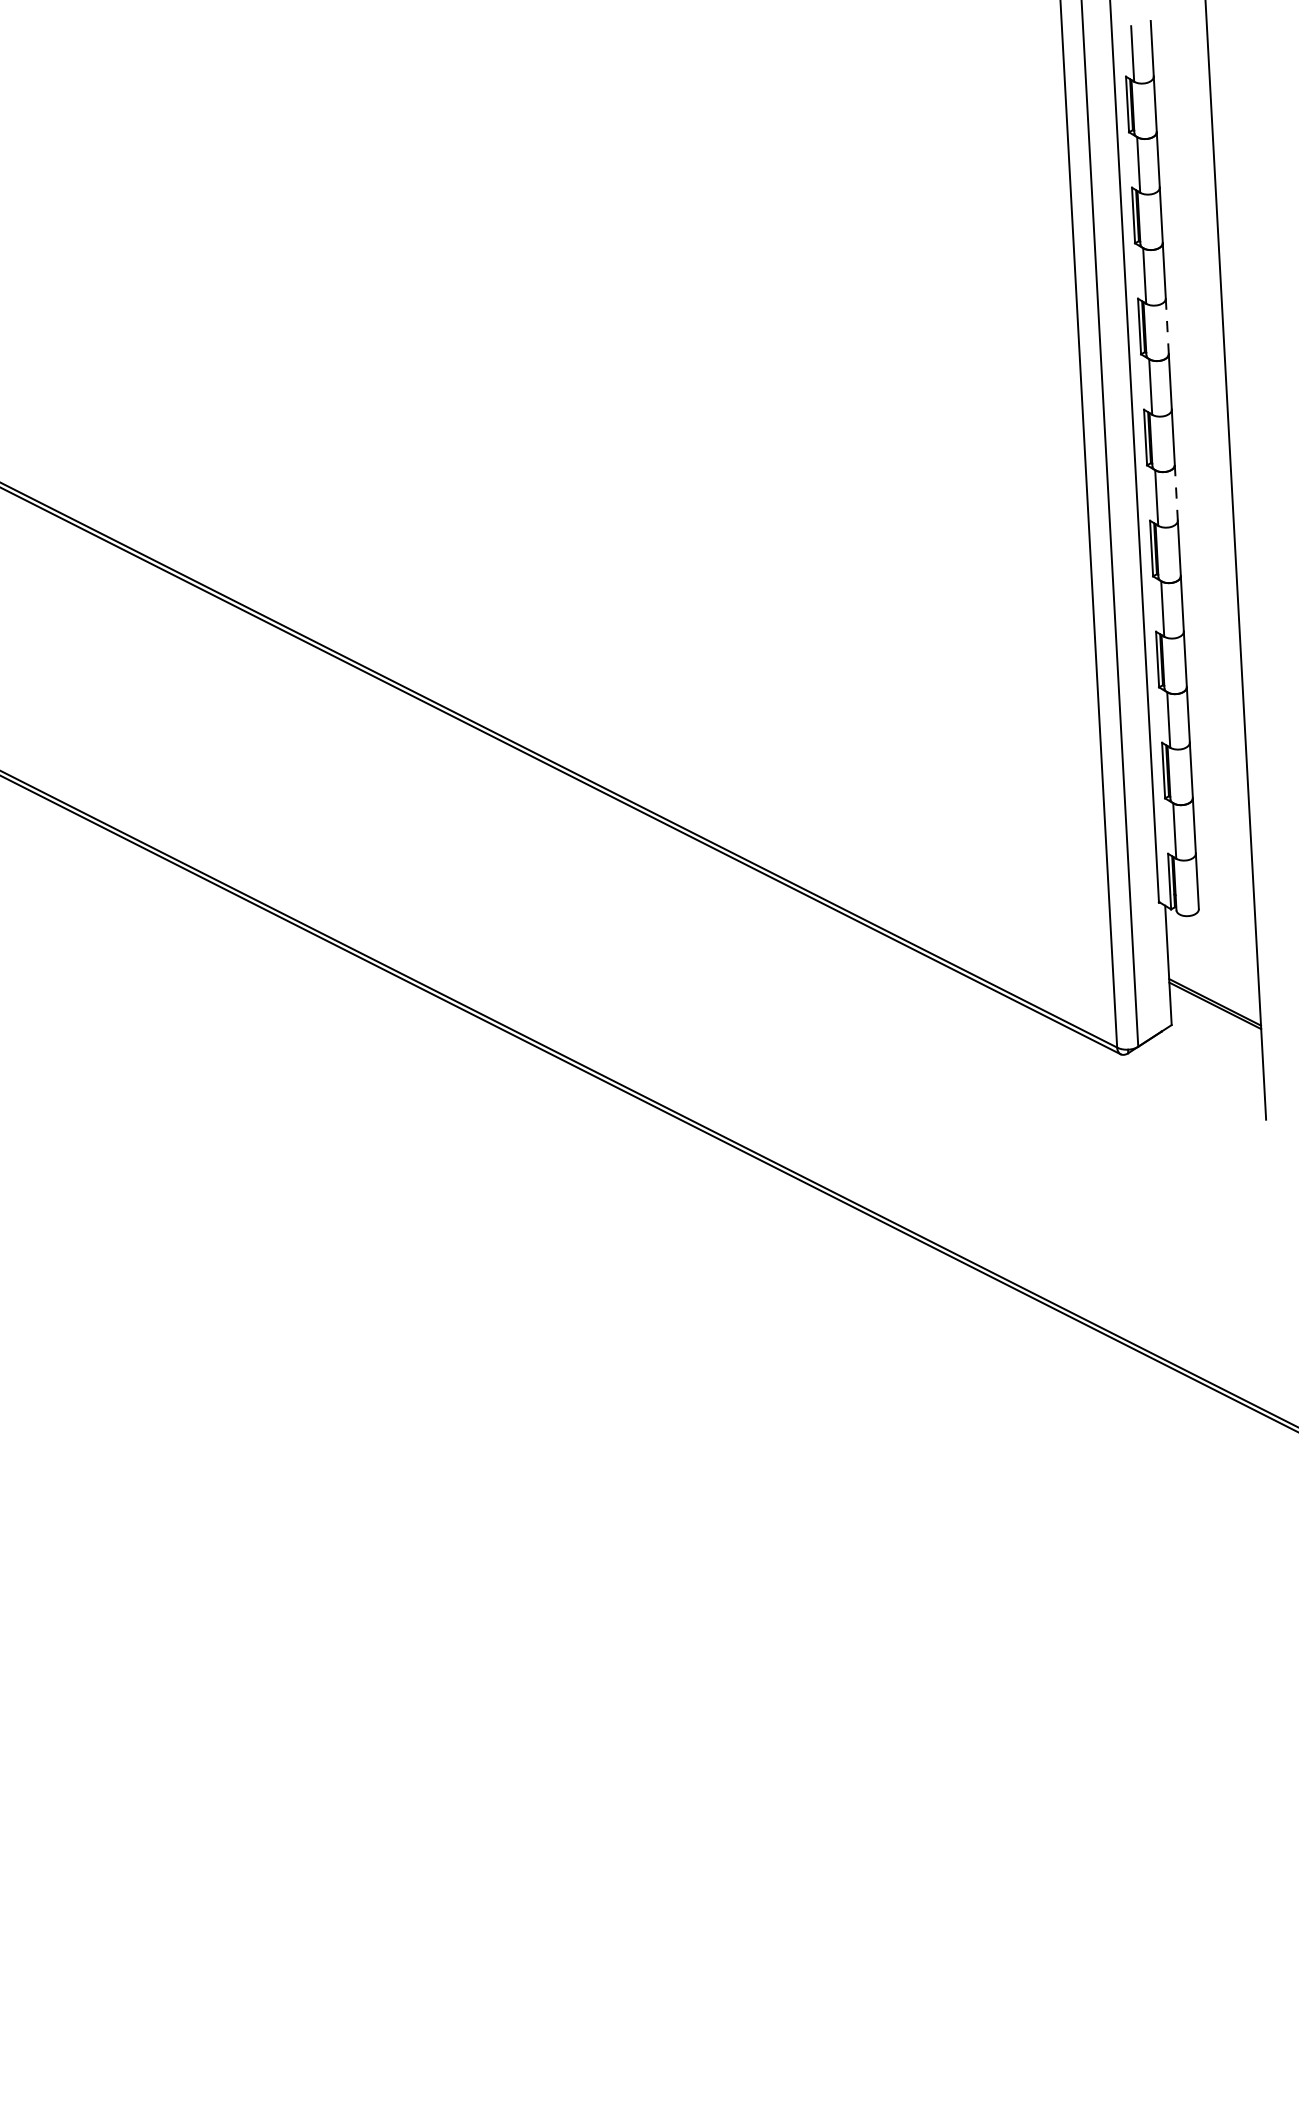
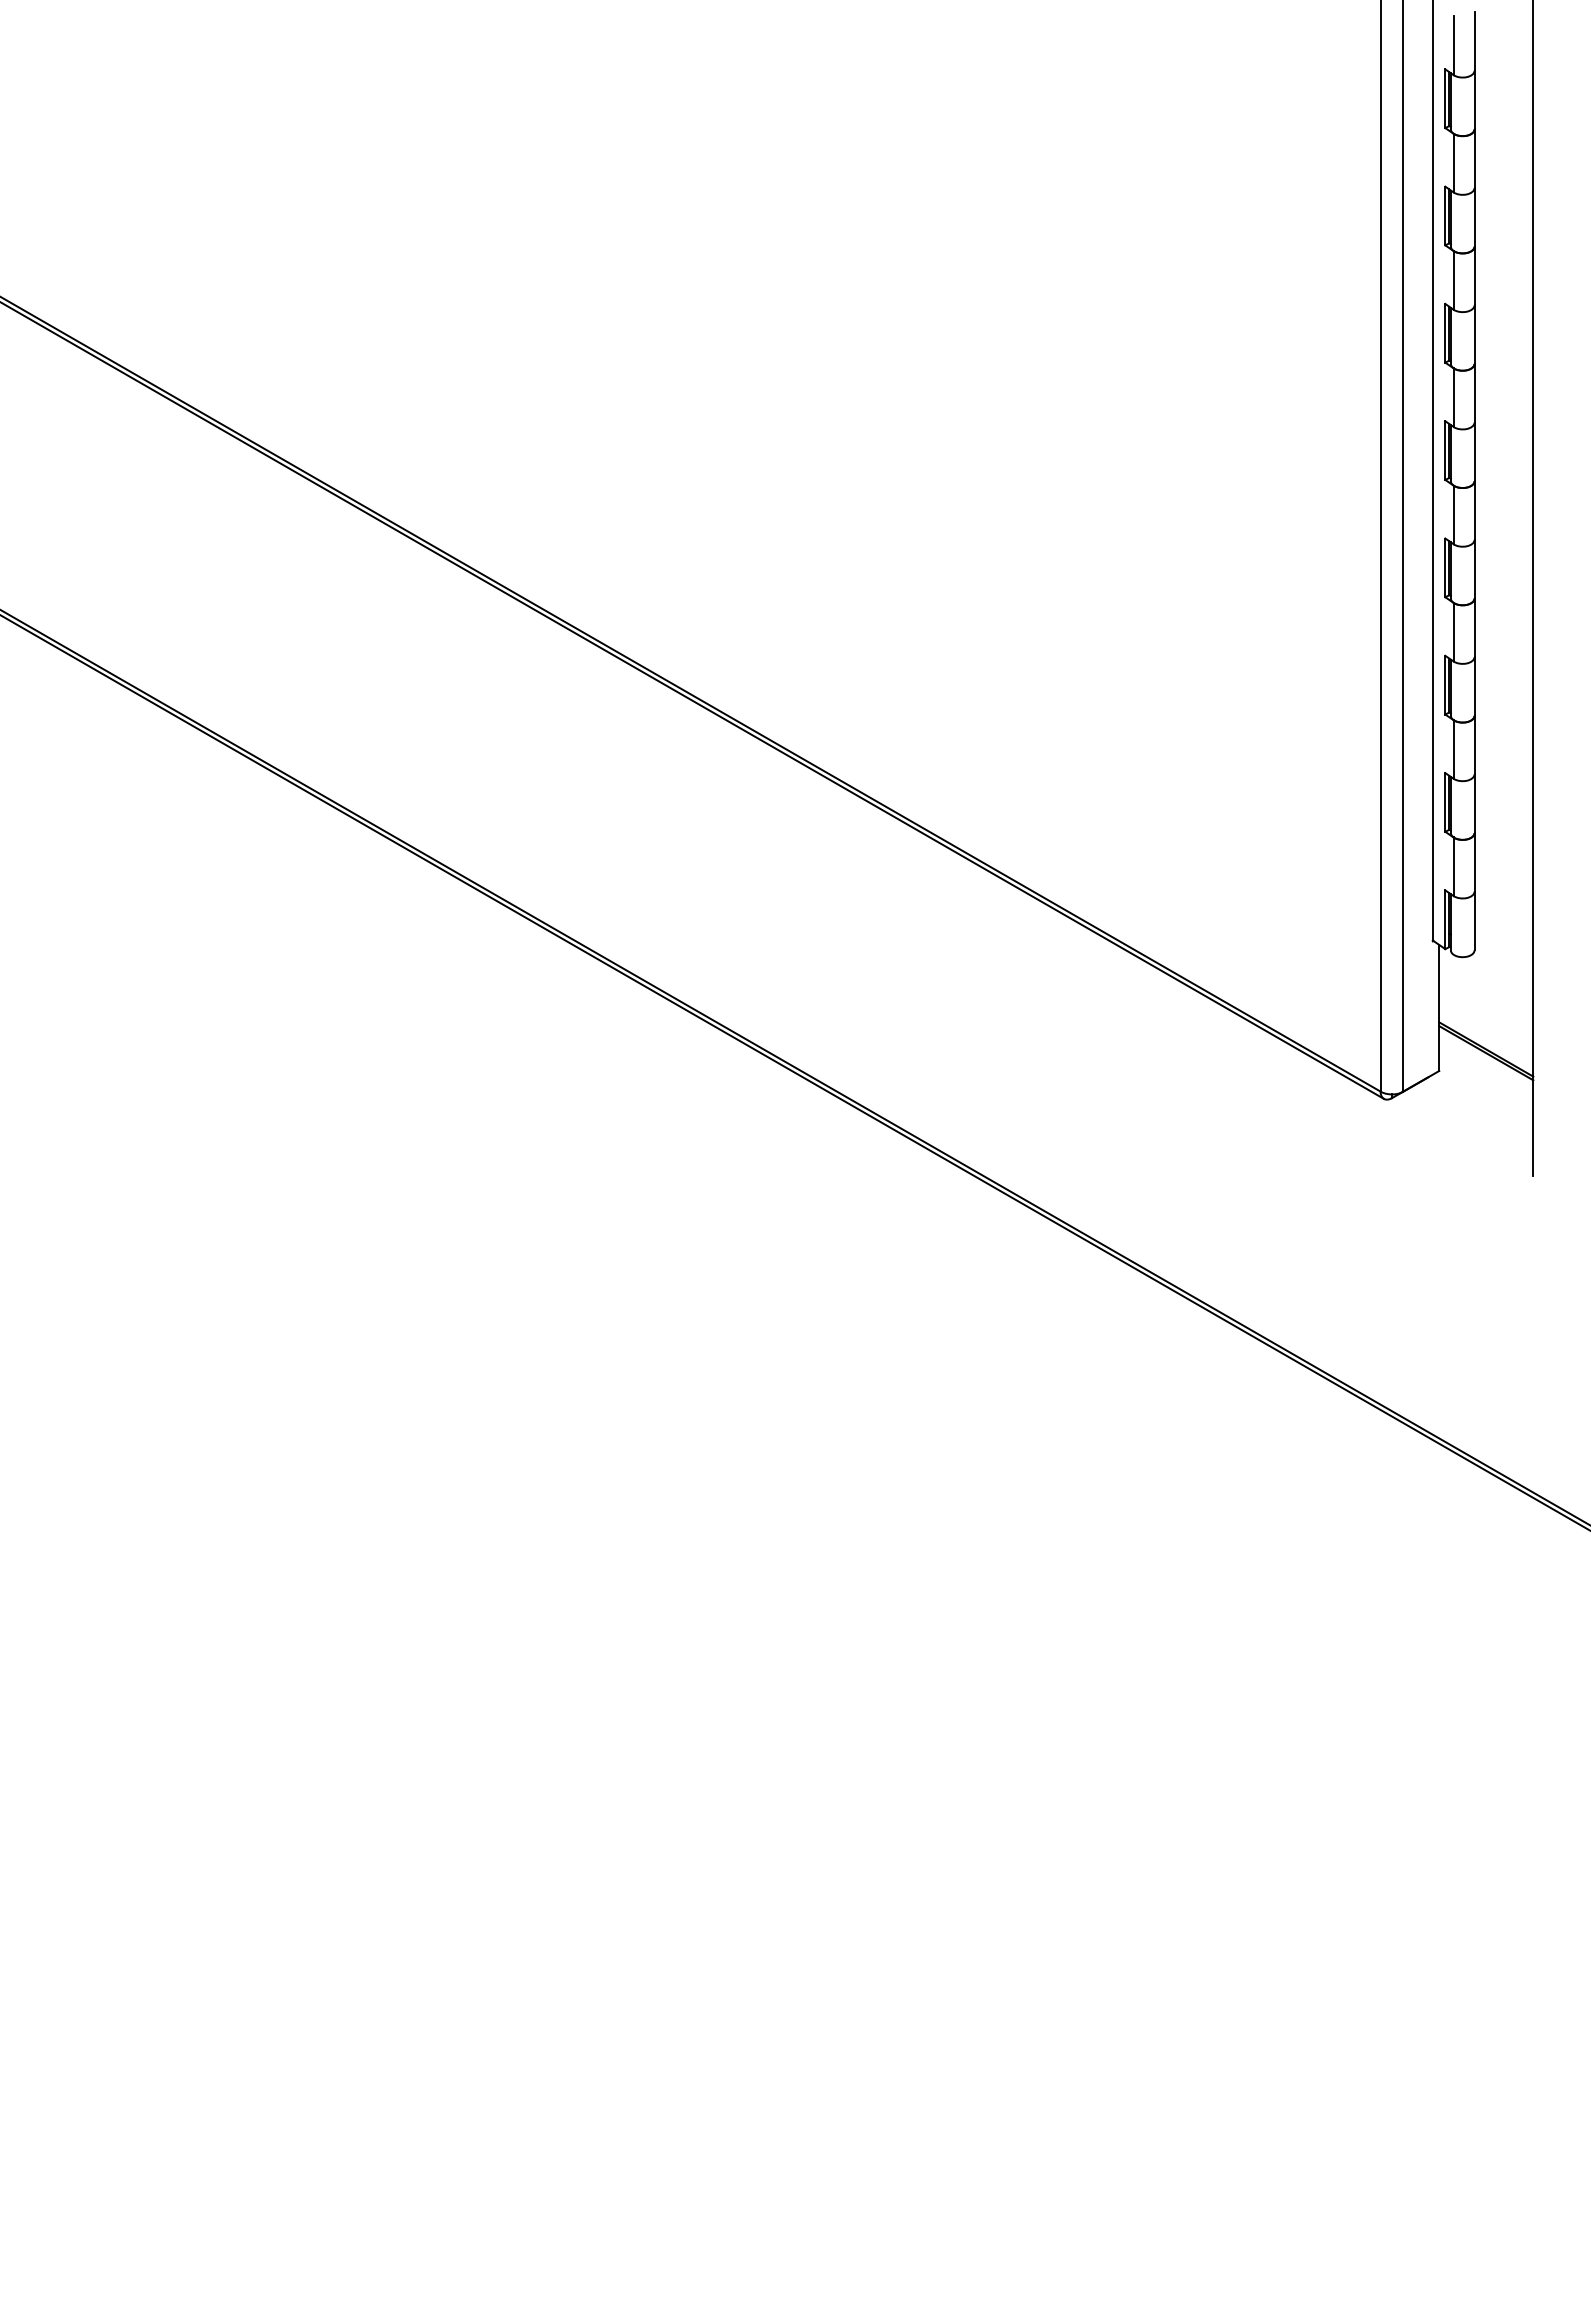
line: (1167, 327) -> (1474, 335), dashed -> solid
line: (1176, 493) -> (1474, 511), dashed -> solid

